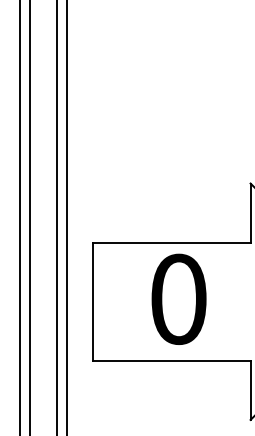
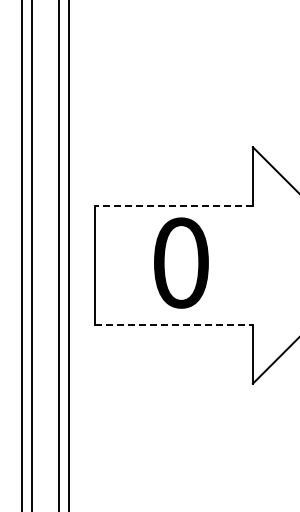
line: (172, 242) -> (174, 206), solid -> dashed
line: (172, 360) -> (174, 324), solid -> dashed

